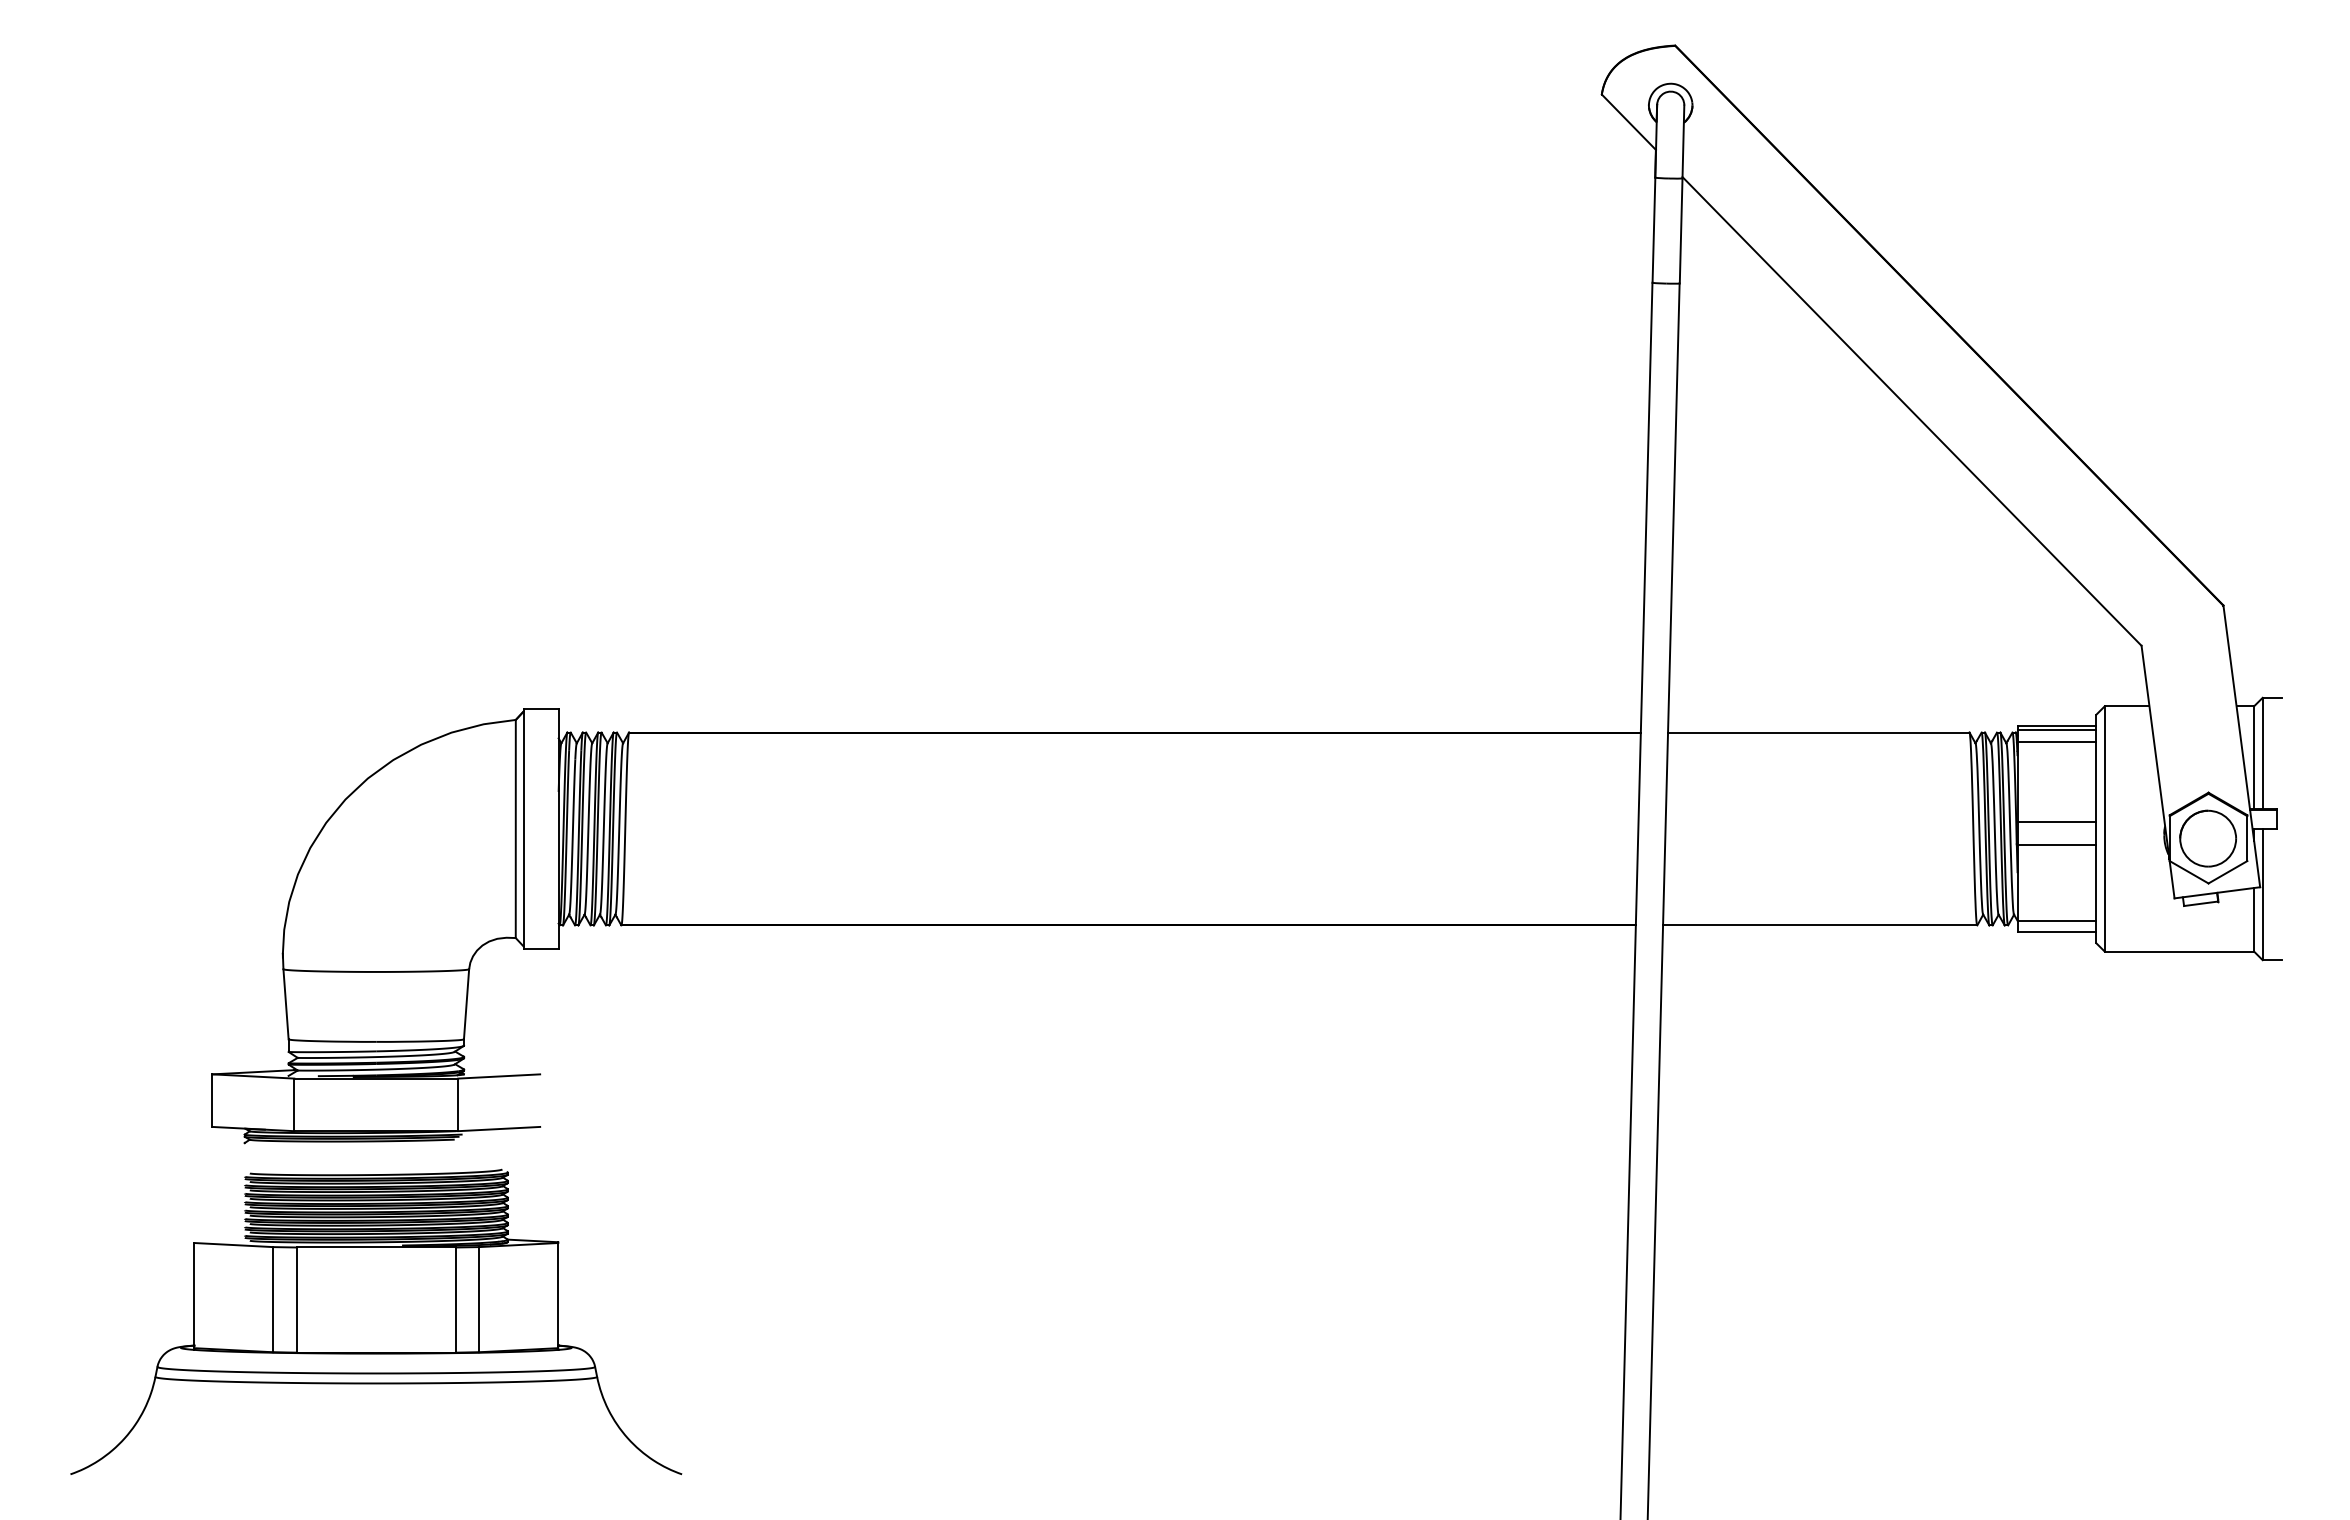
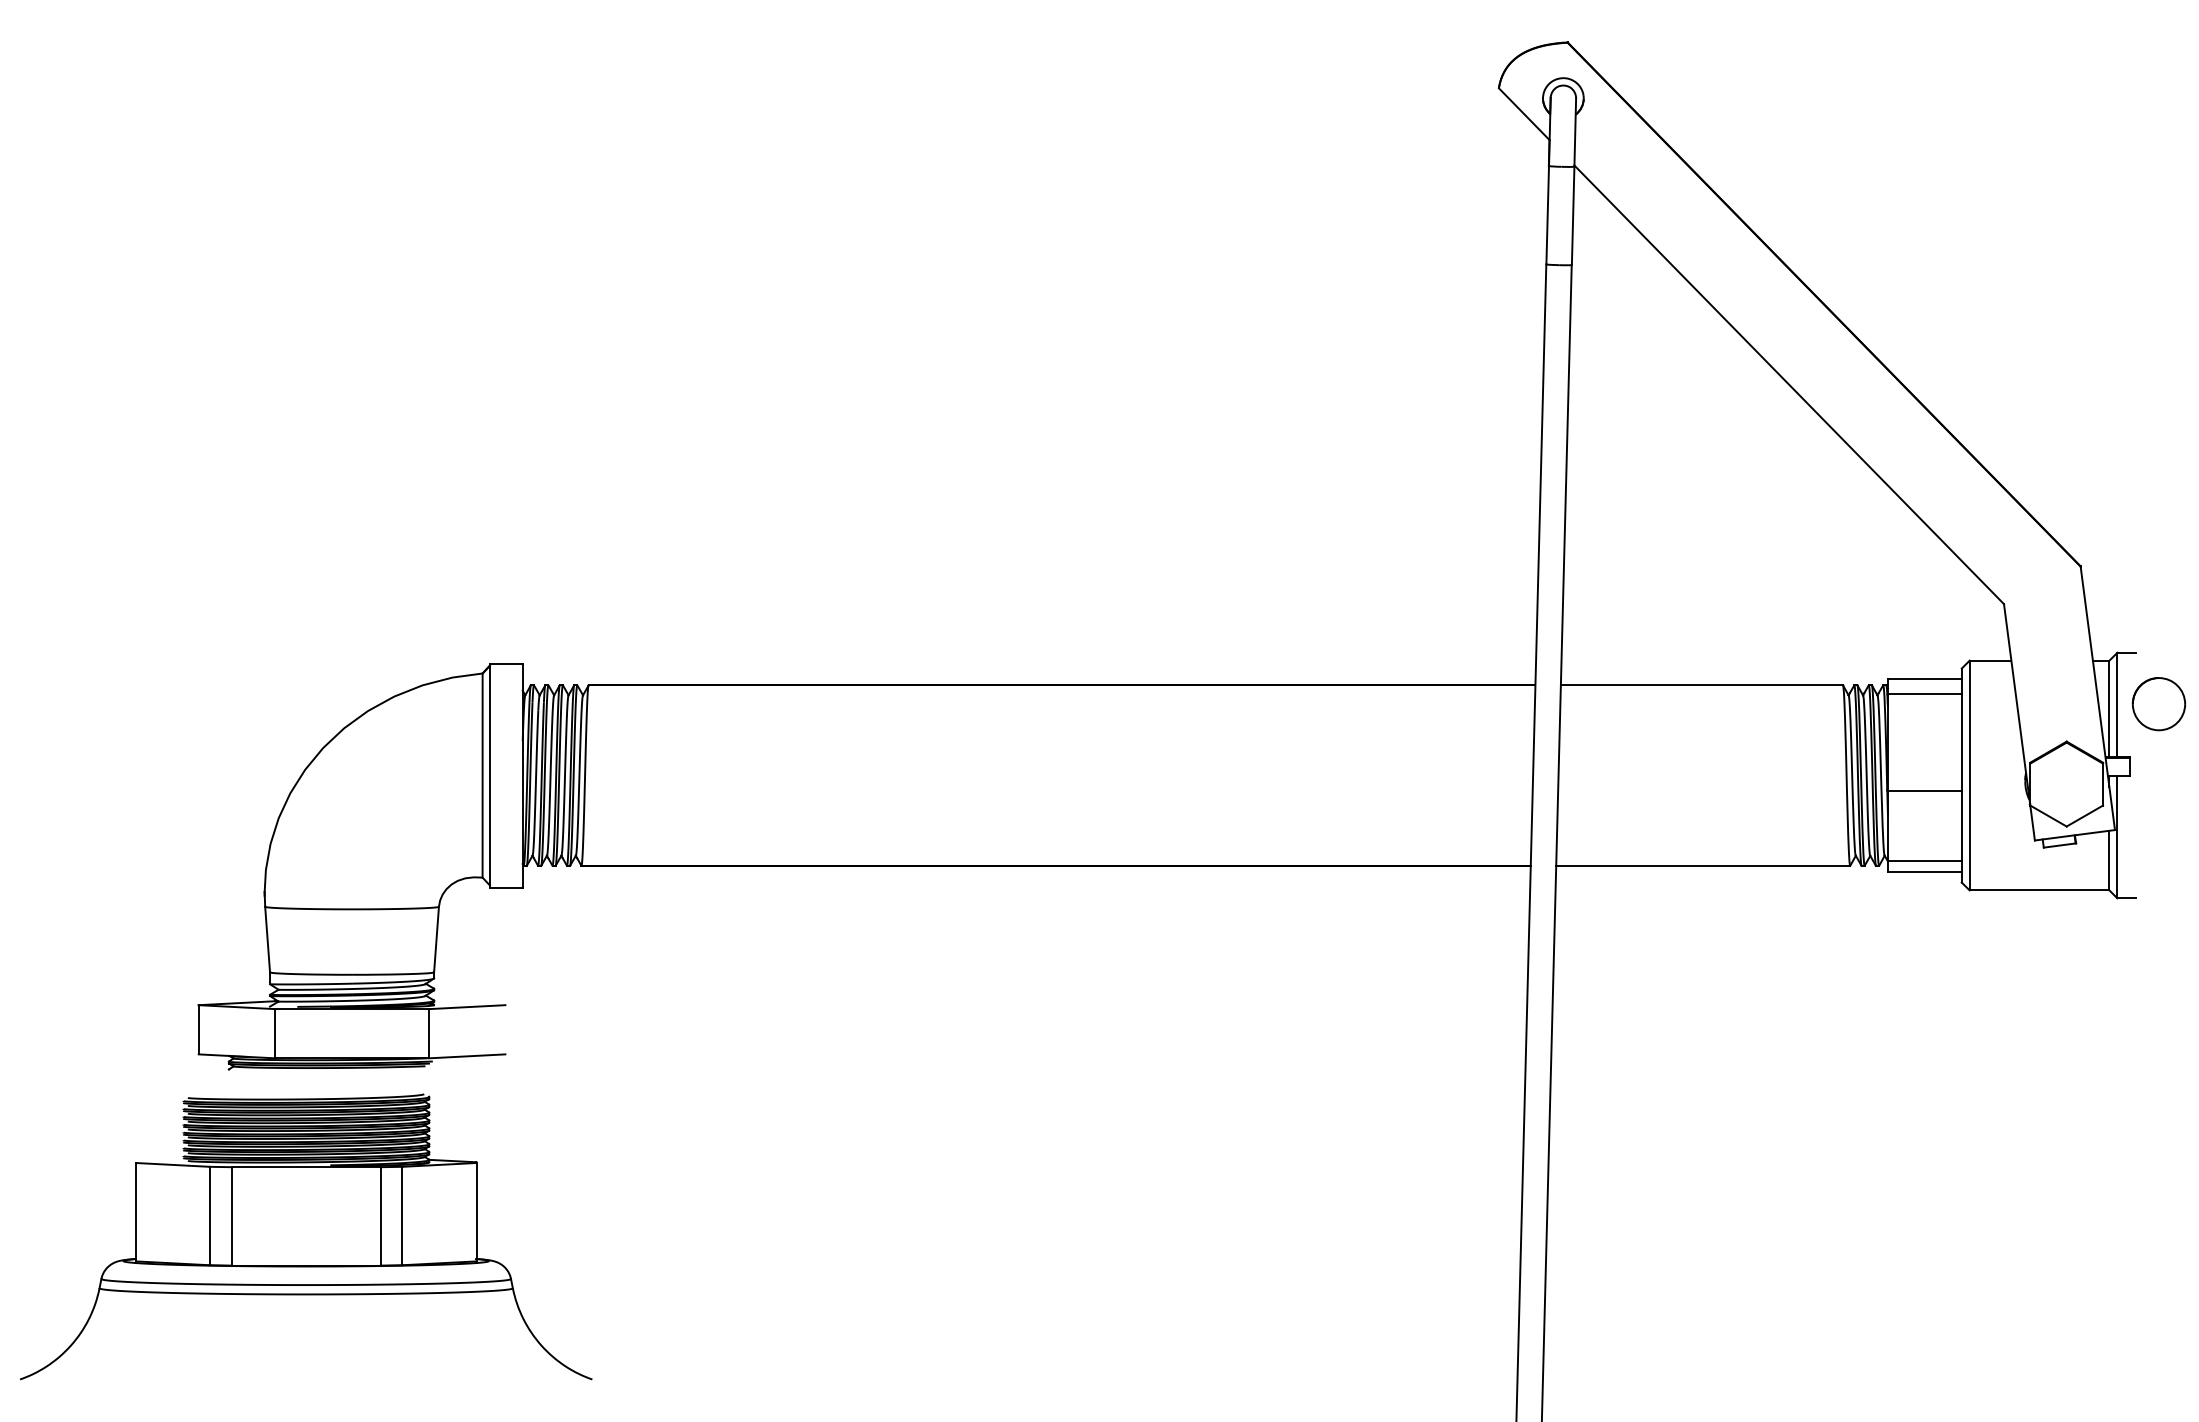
line: (2056, 729) -> (1924, 682), removed
line: (2056, 821) -> (1924, 768), removed
part: (2207, 838) -> (2158, 703), moved
part: (376, 1321) -> (306, 1236), moved

